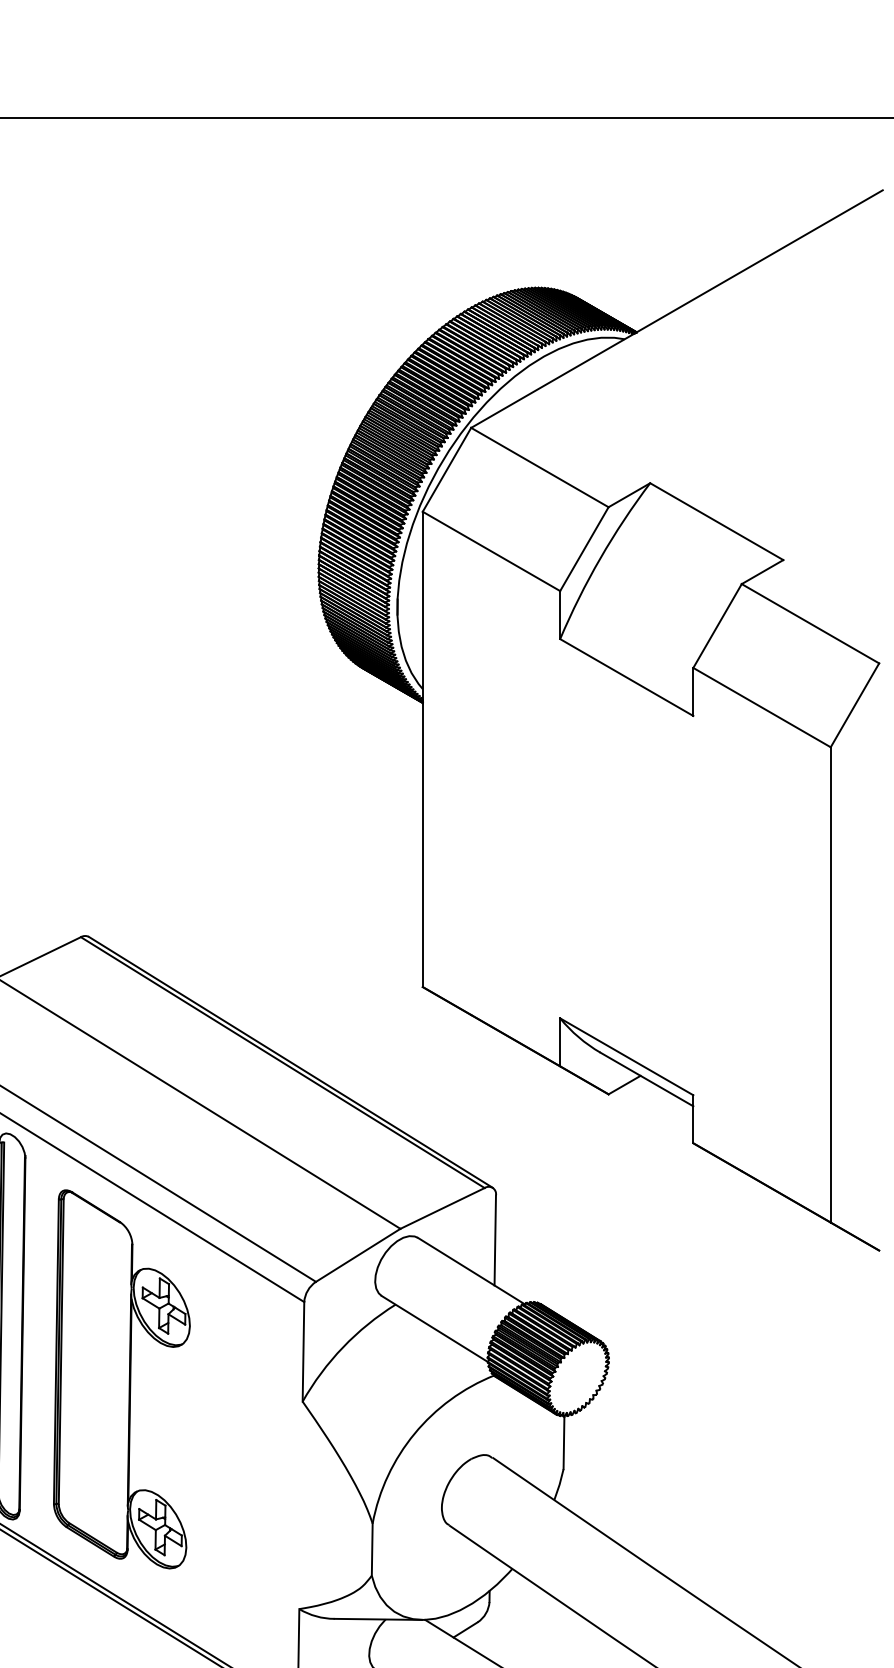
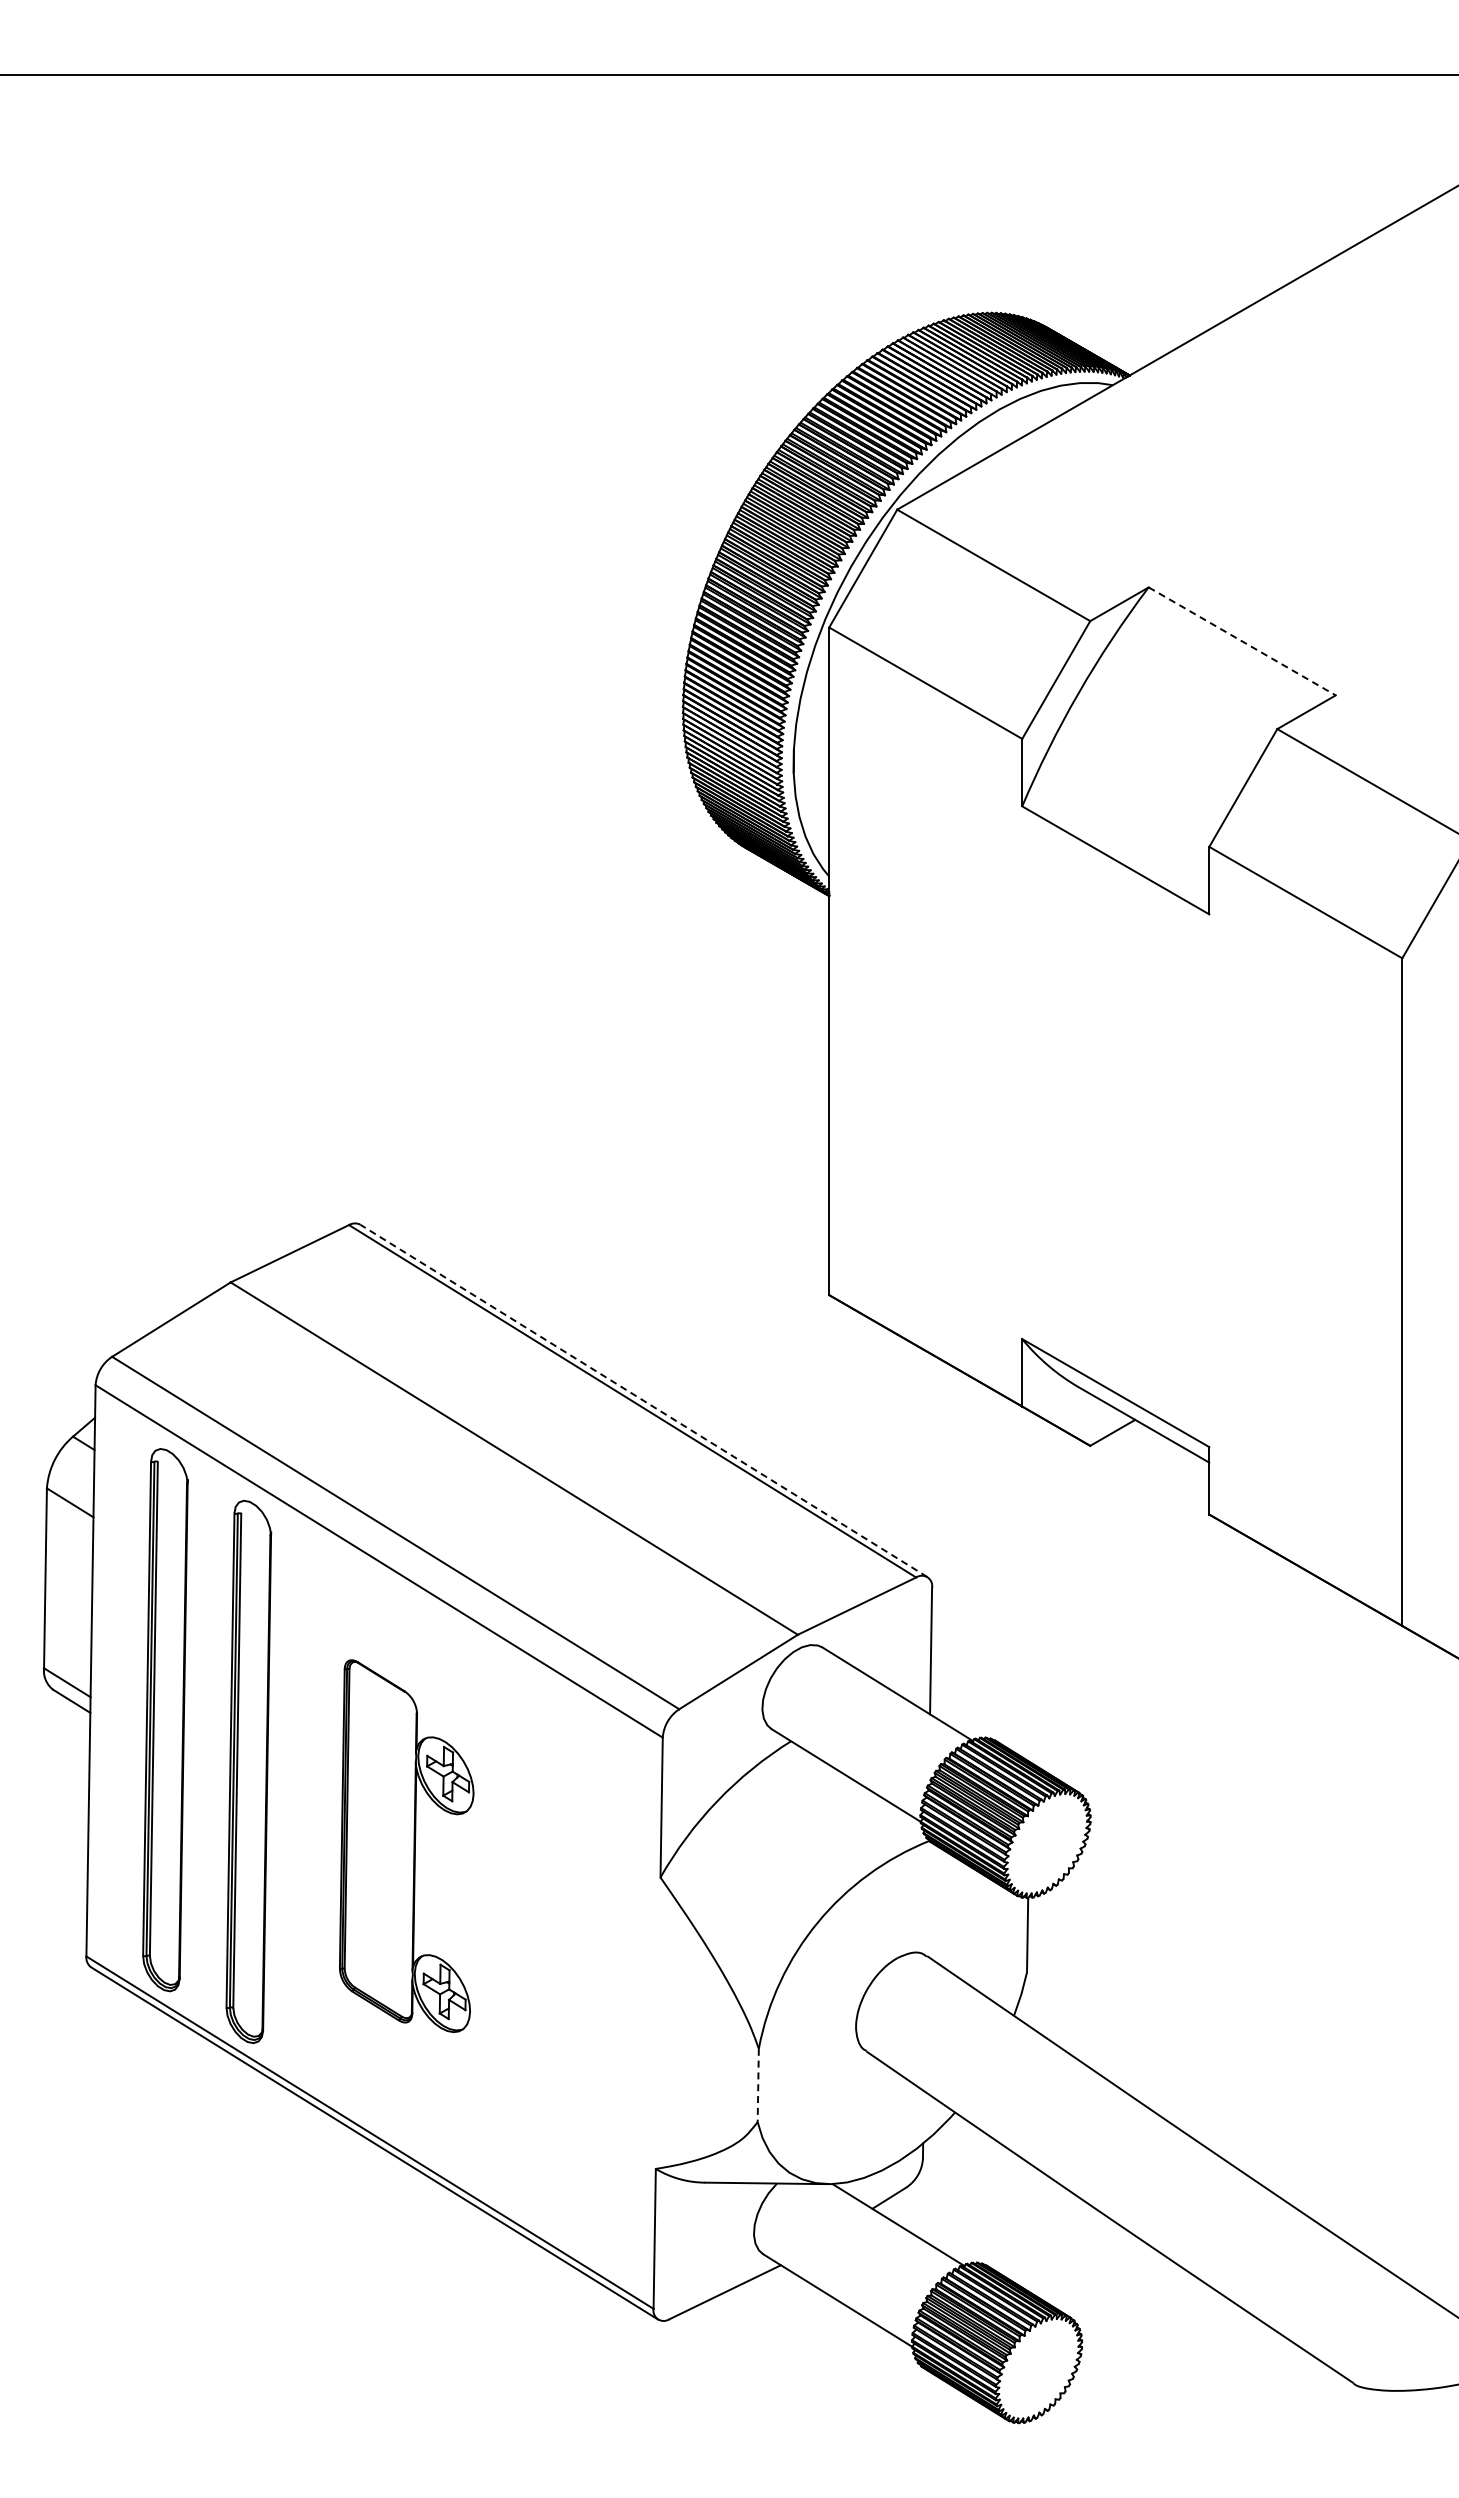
line: (716, 521) -> (1242, 641), solid -> dashed
line: (290, 1062) -> (643, 1400), solid -> dashed
part: (121, 1378) -> (406, 1845), size x0.7
line: (372, 1549) -> (758, 2085), solid -> dashed

